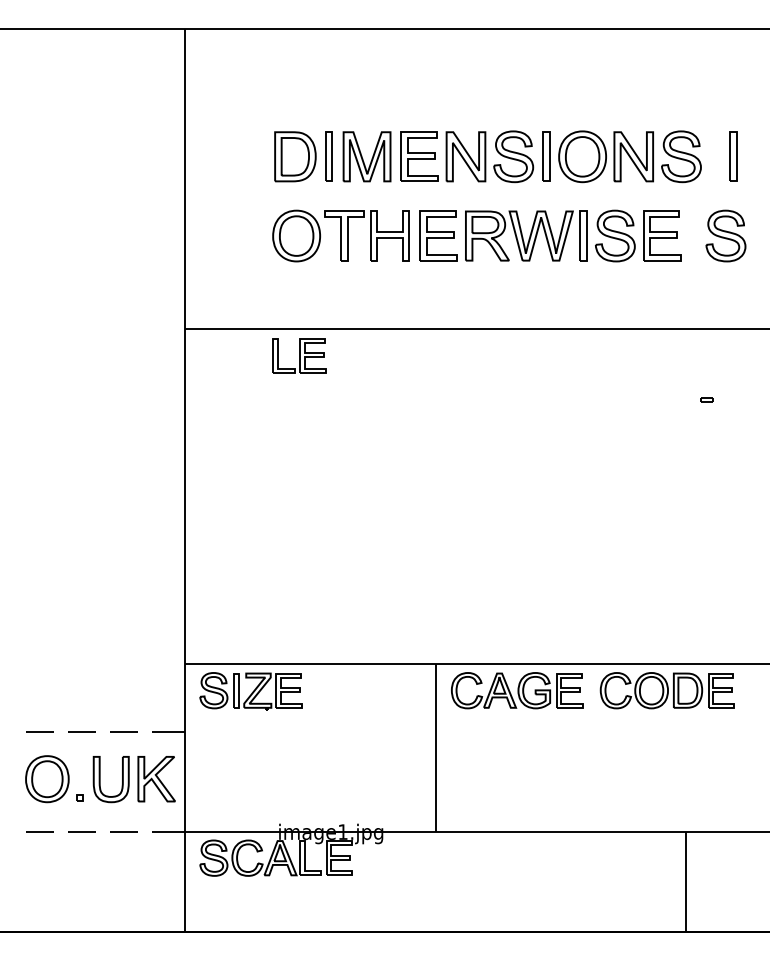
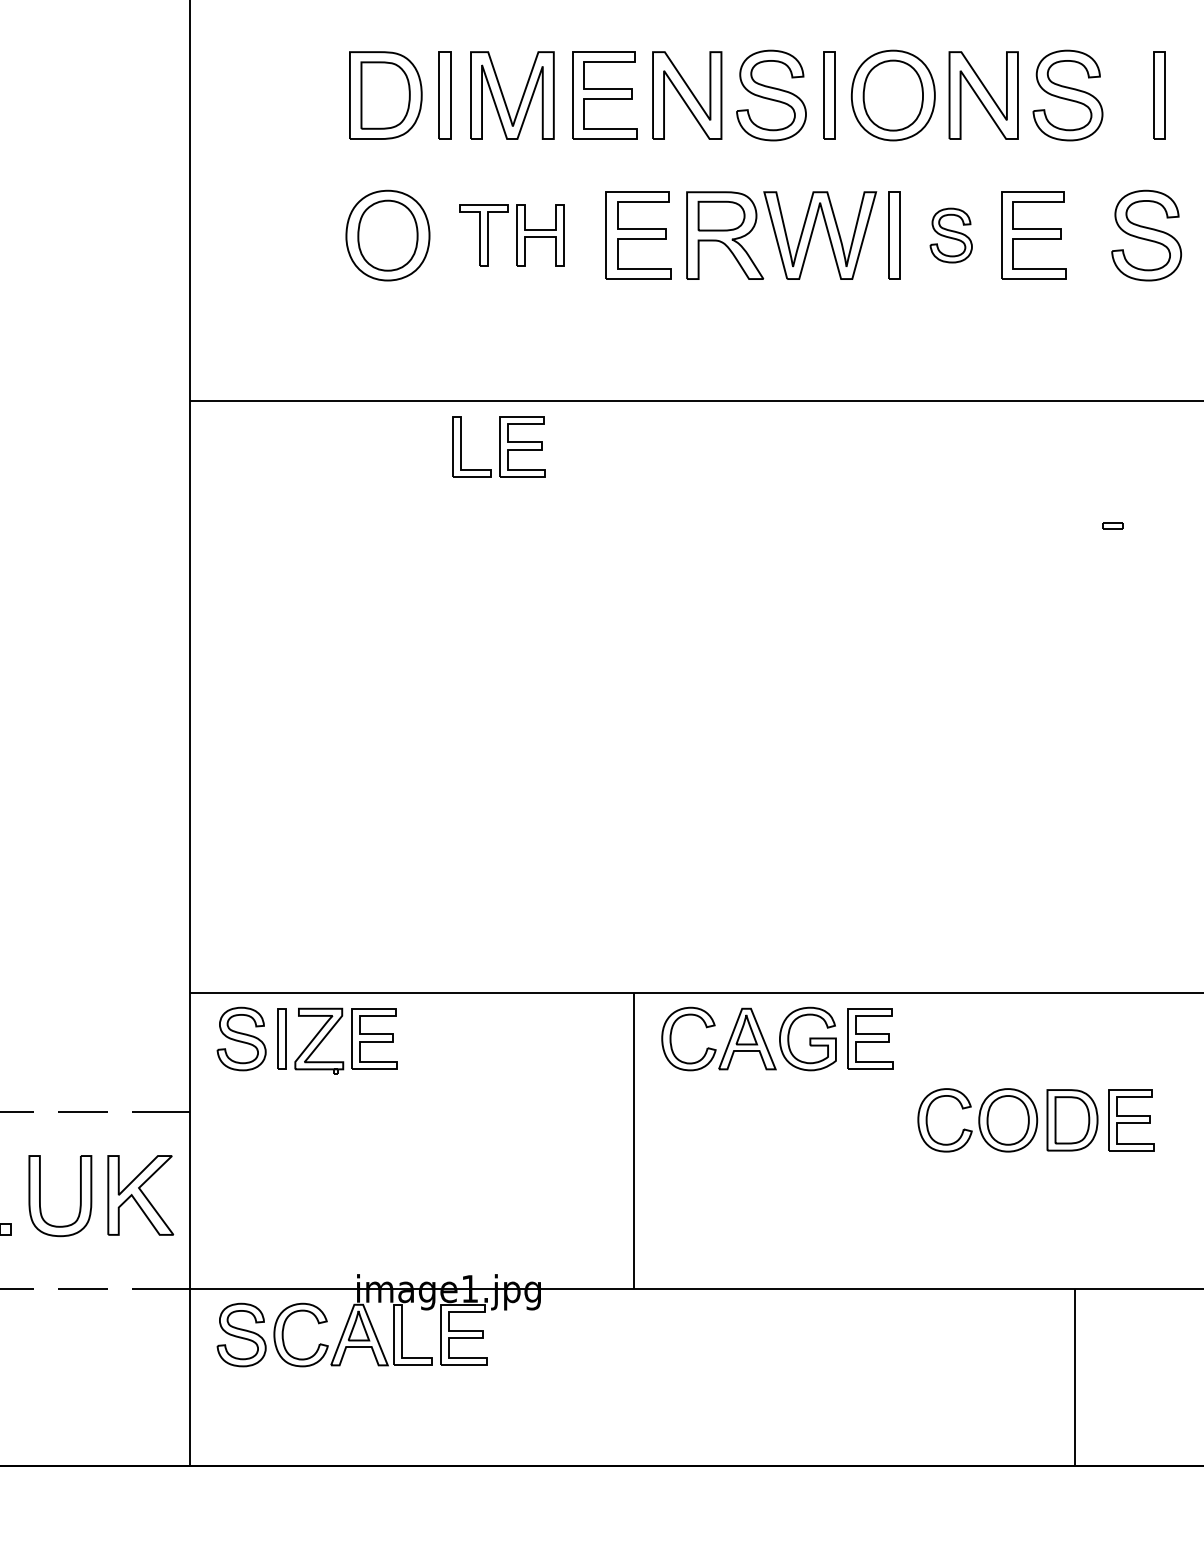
part: (366, 235) -> (511, 234), size x0.7
part: (615, 235) -> (951, 234), size x0.6
part: (299, 355) -> (499, 446), moved
part: (666, 690) -> (1034, 1120), moved

